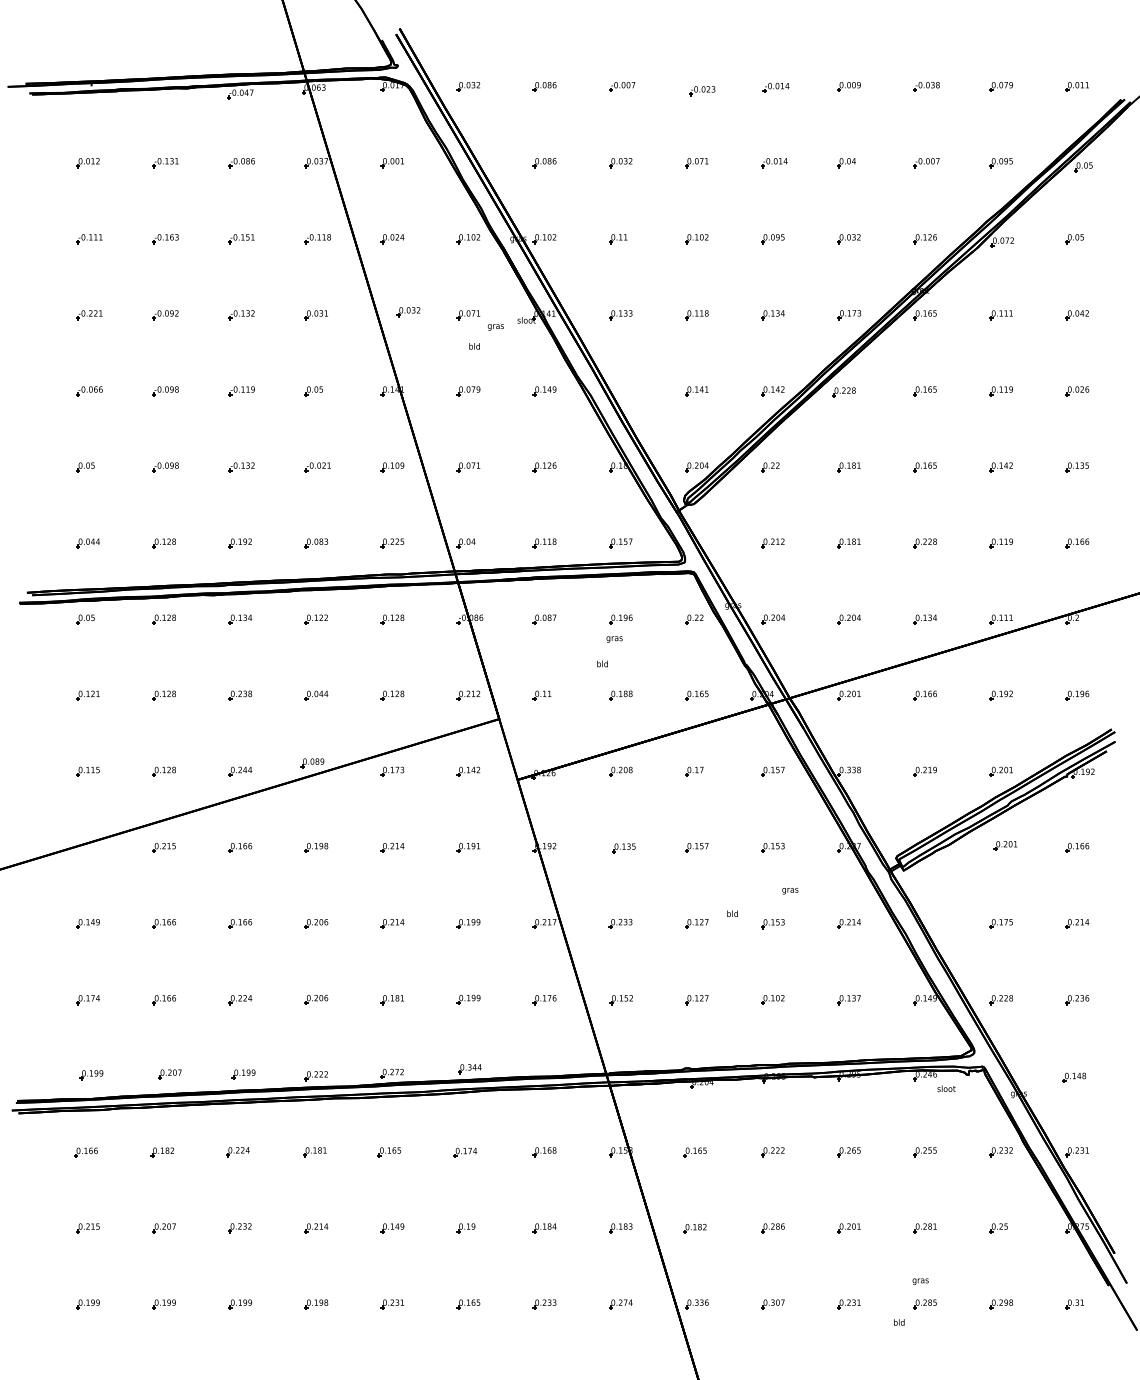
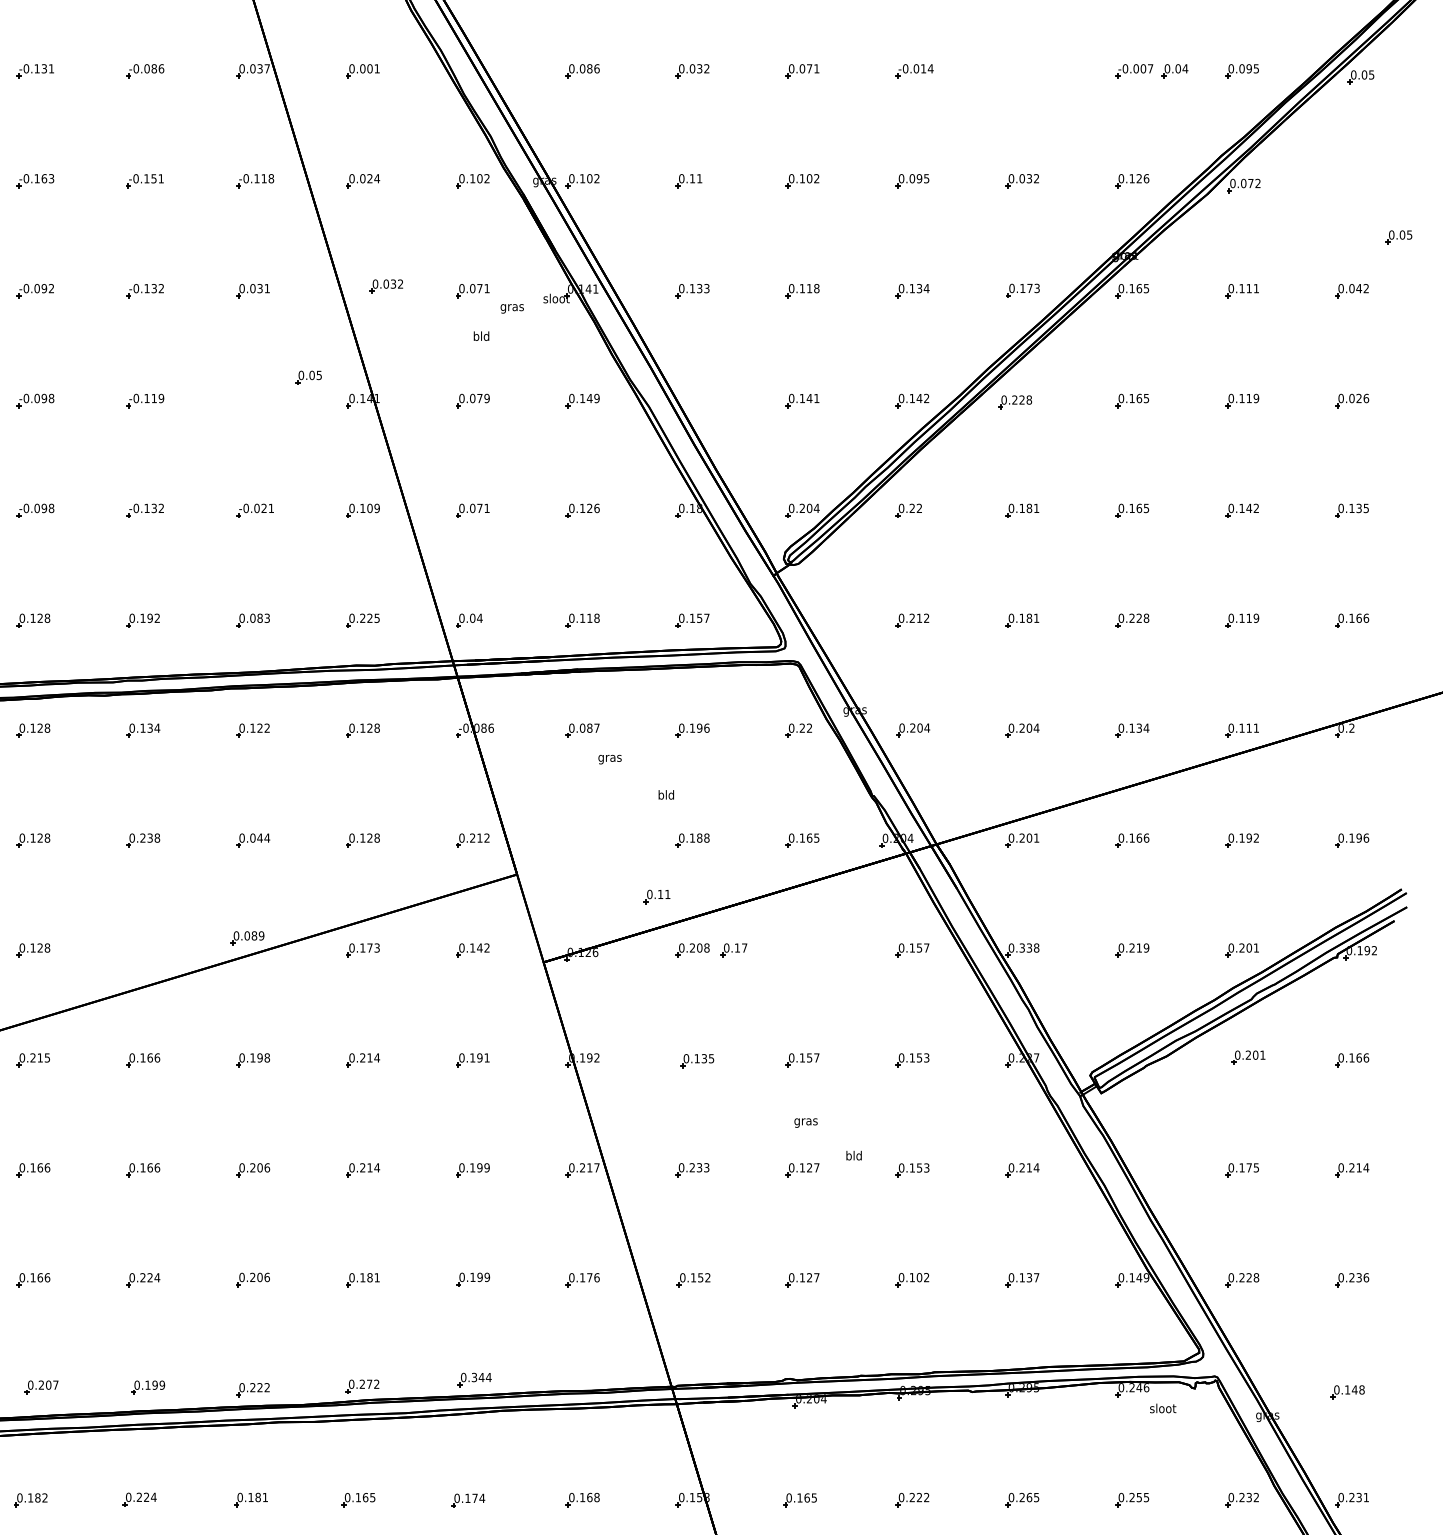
part: (846, 163) -> (1174, 72), moved
part: (1074, 239) -> (1398, 238), moved
part: (313, 391) -> (308, 378), moved
text: (614, 639) -> (609, 759), moved
part: (541, 695) -> (656, 896), moved
part: (240, 771) -> (143, 950), removed
part: (694, 771) -> (734, 950), moved
text: (790, 891) -> (806, 1123), moved

